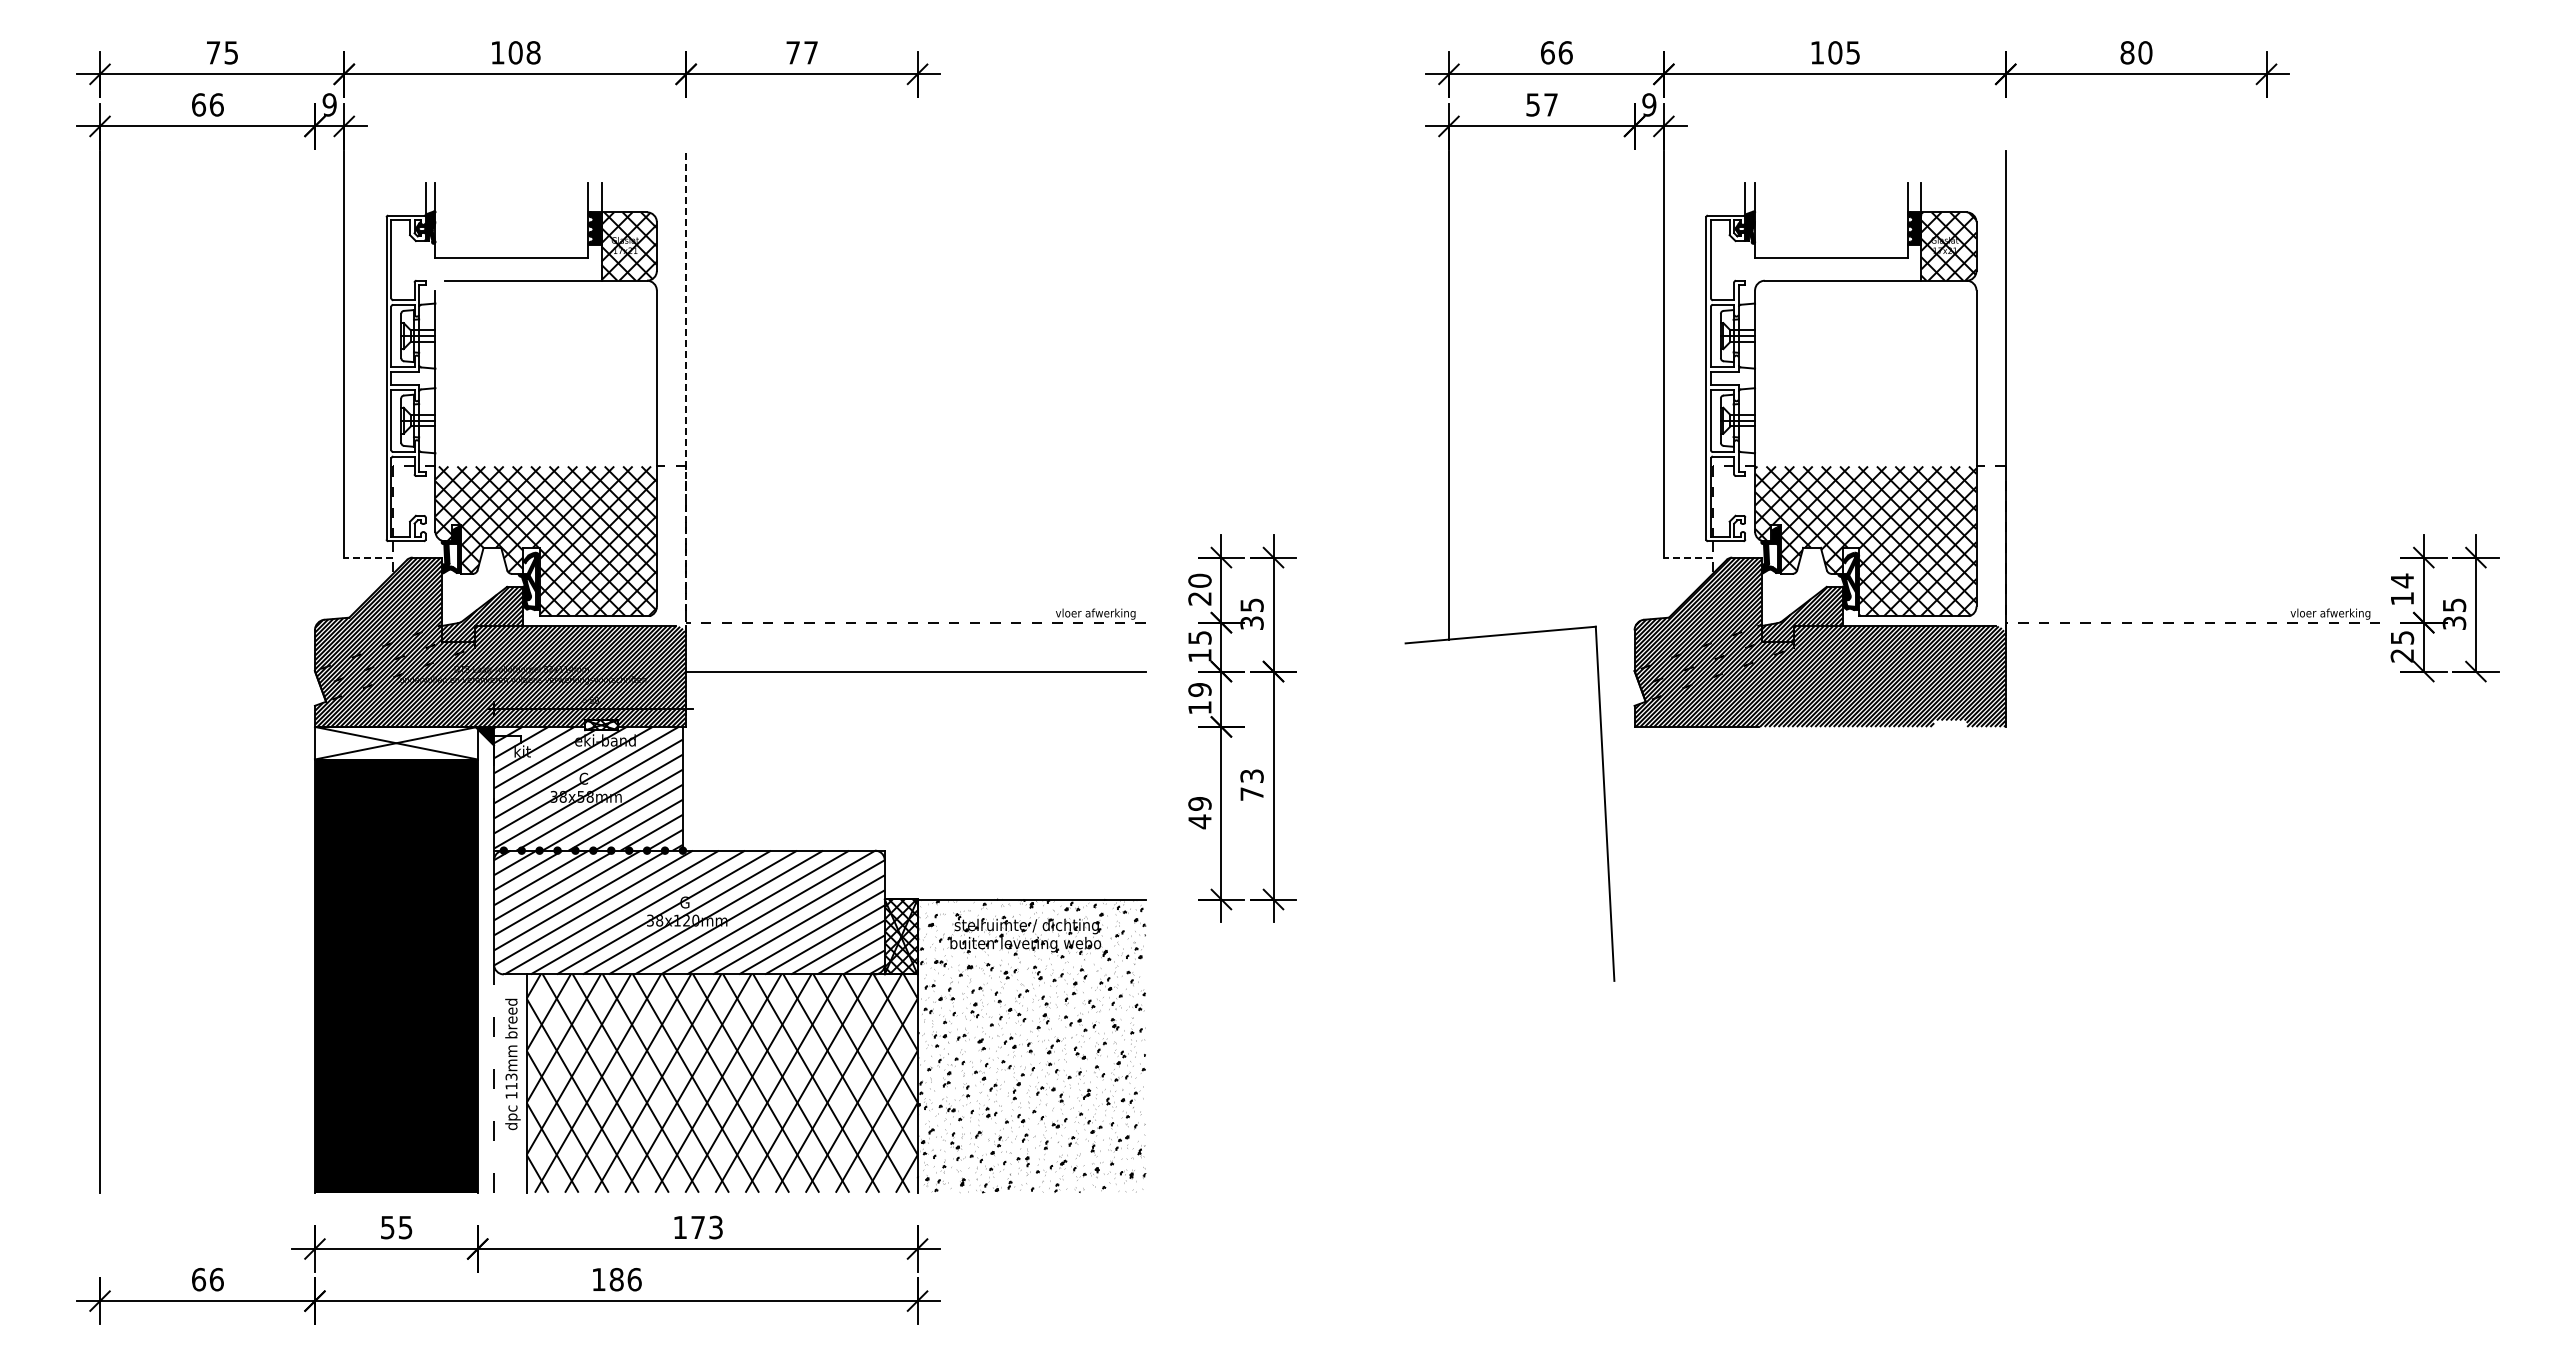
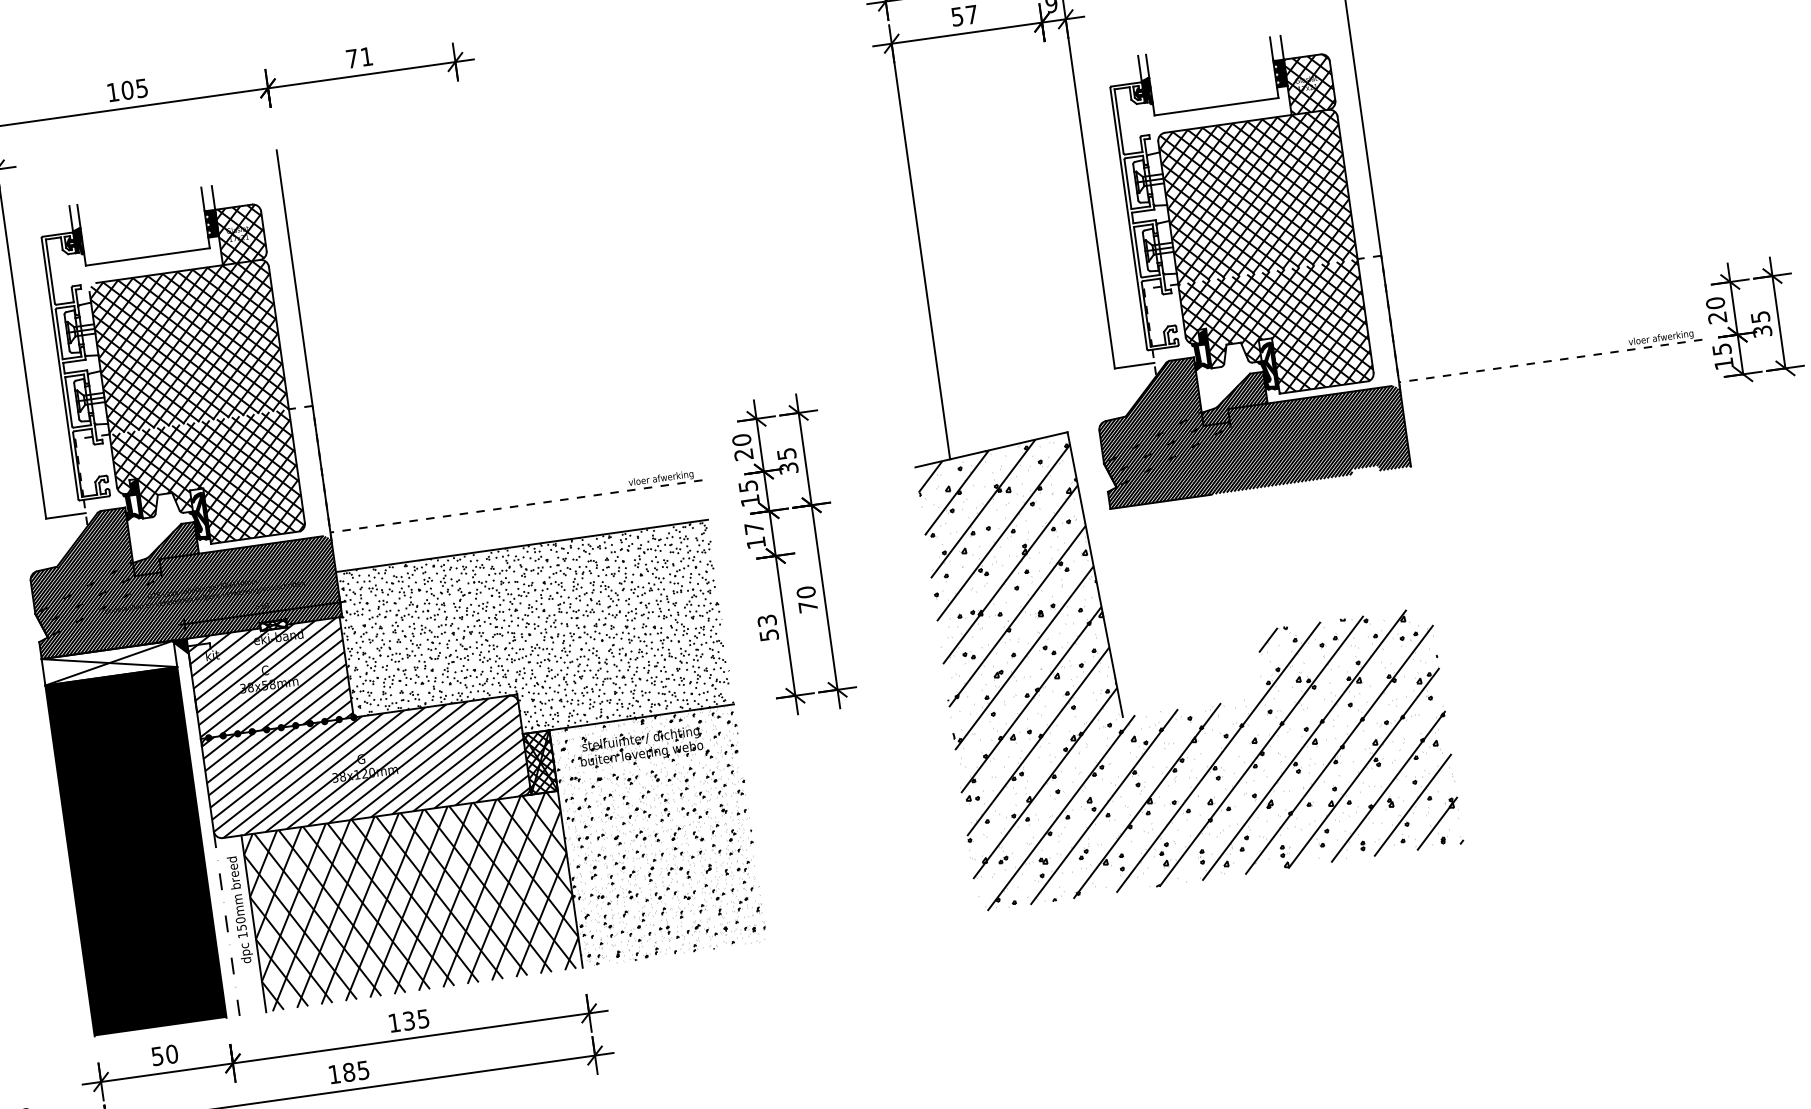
text: (533, 52) -> (141, 88), 108 -> 105
text: (810, 52) -> (366, 56), 77 -> 71
hatch: (545, 373) -> (188, 346), added
hatch: (1865, 373) -> (1257, 196), added
line: (686, 391) -> (304, 345), dashed -> solid
line: (368, 557) -> (65, 515), dashed -> solid
line: (1687, 557) -> (1133, 365), dashed -> solid
text: (2402, 589) -> (1716, 310), 14 -> 20
text: (2401, 655) -> (1723, 363), 25 -> 15
text: (1199, 689) -> (753, 528), 19 -> 17
text: (1251, 776) -> (805, 592), 73 -> 70
hatch: (913, 785) -> (533, 638), added
text: (1199, 813) -> (767, 628), 49 -> 53
hatch: (1705, 910) -> (1188, 649), added
text: (511, 1081) -> (241, 923), 113mm -> 150mm
text: (405, 1227) -> (171, 1054), 55 -> 50
text: (706, 1227) -> (415, 1019), 173 -> 135
text: (634, 1279) -> (363, 1070), 186 -> 185

